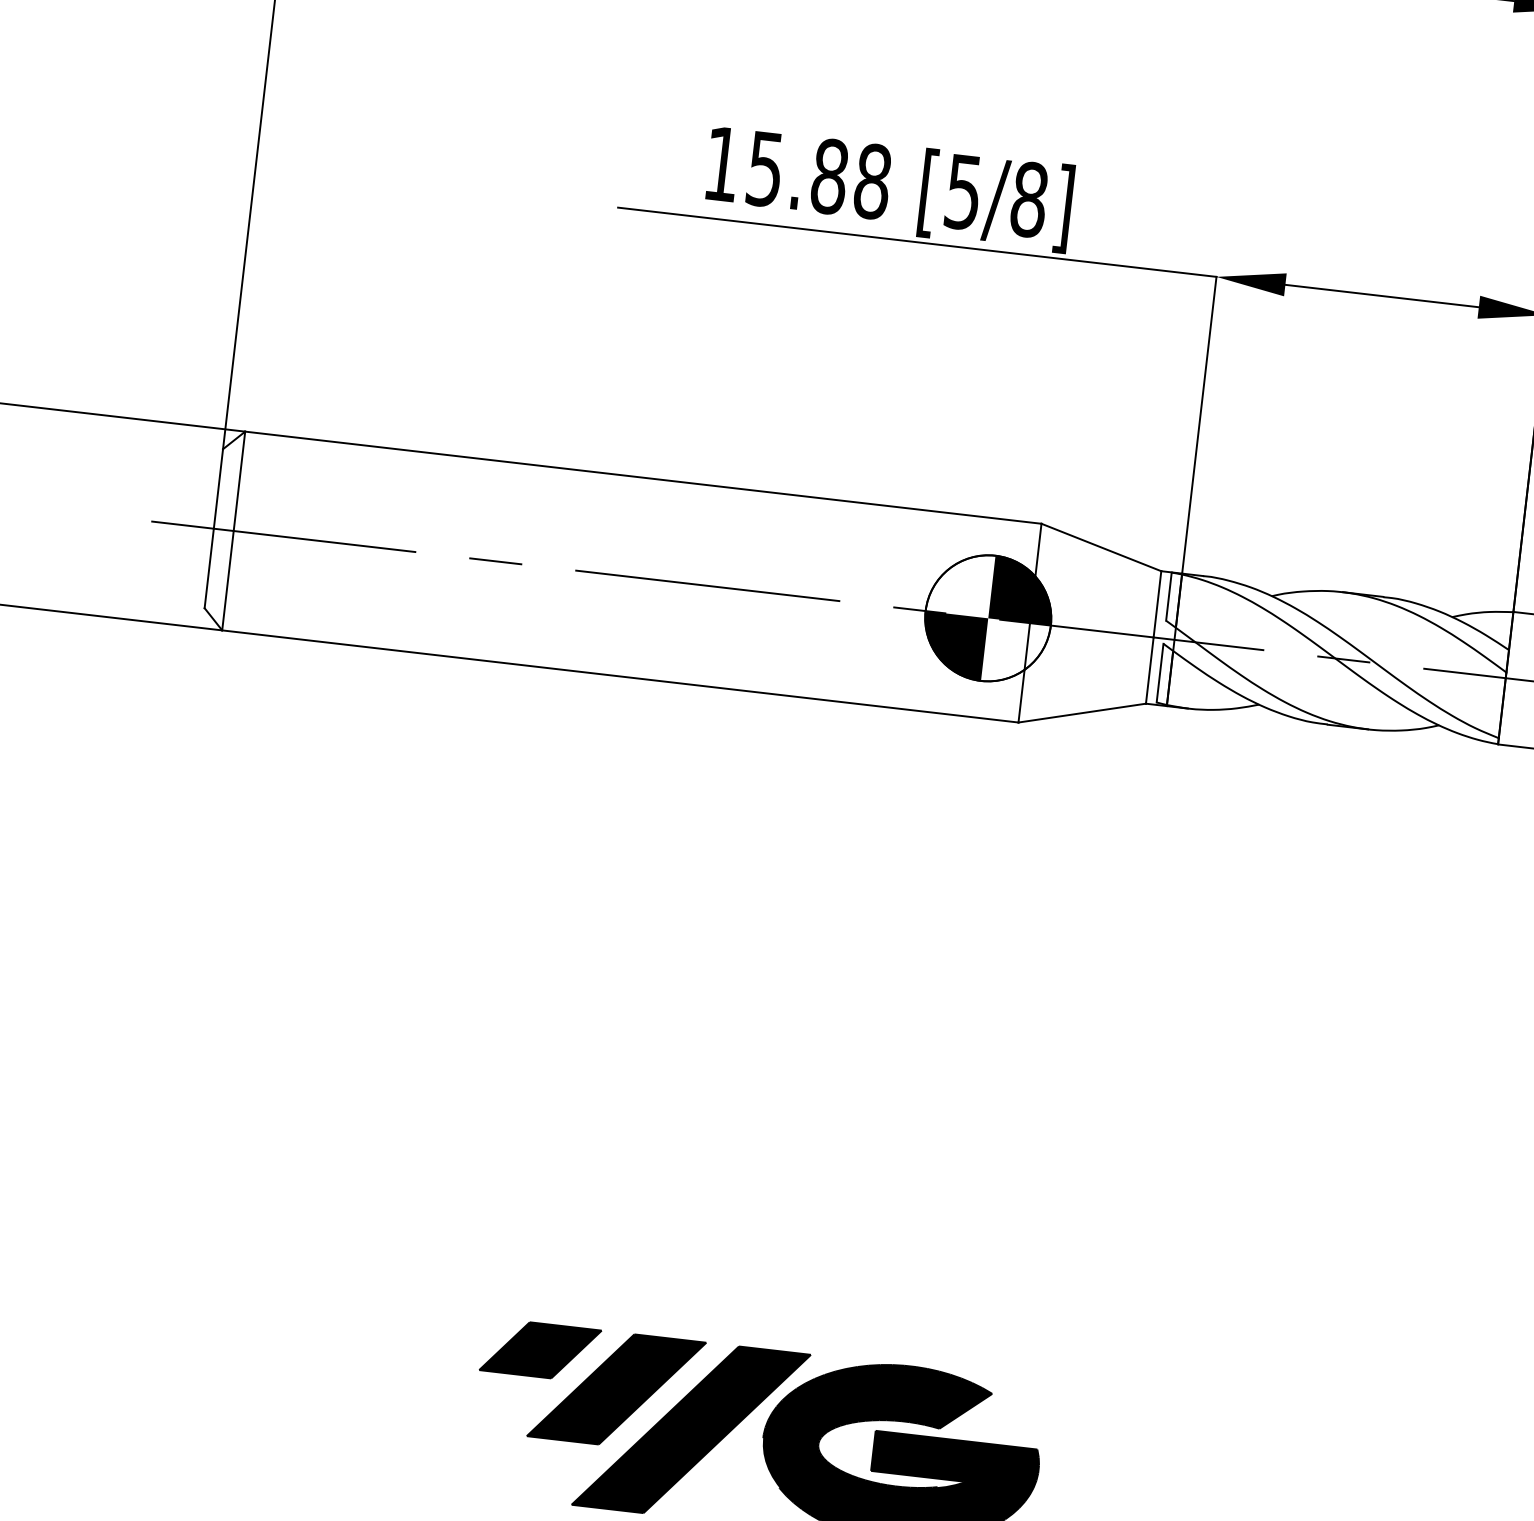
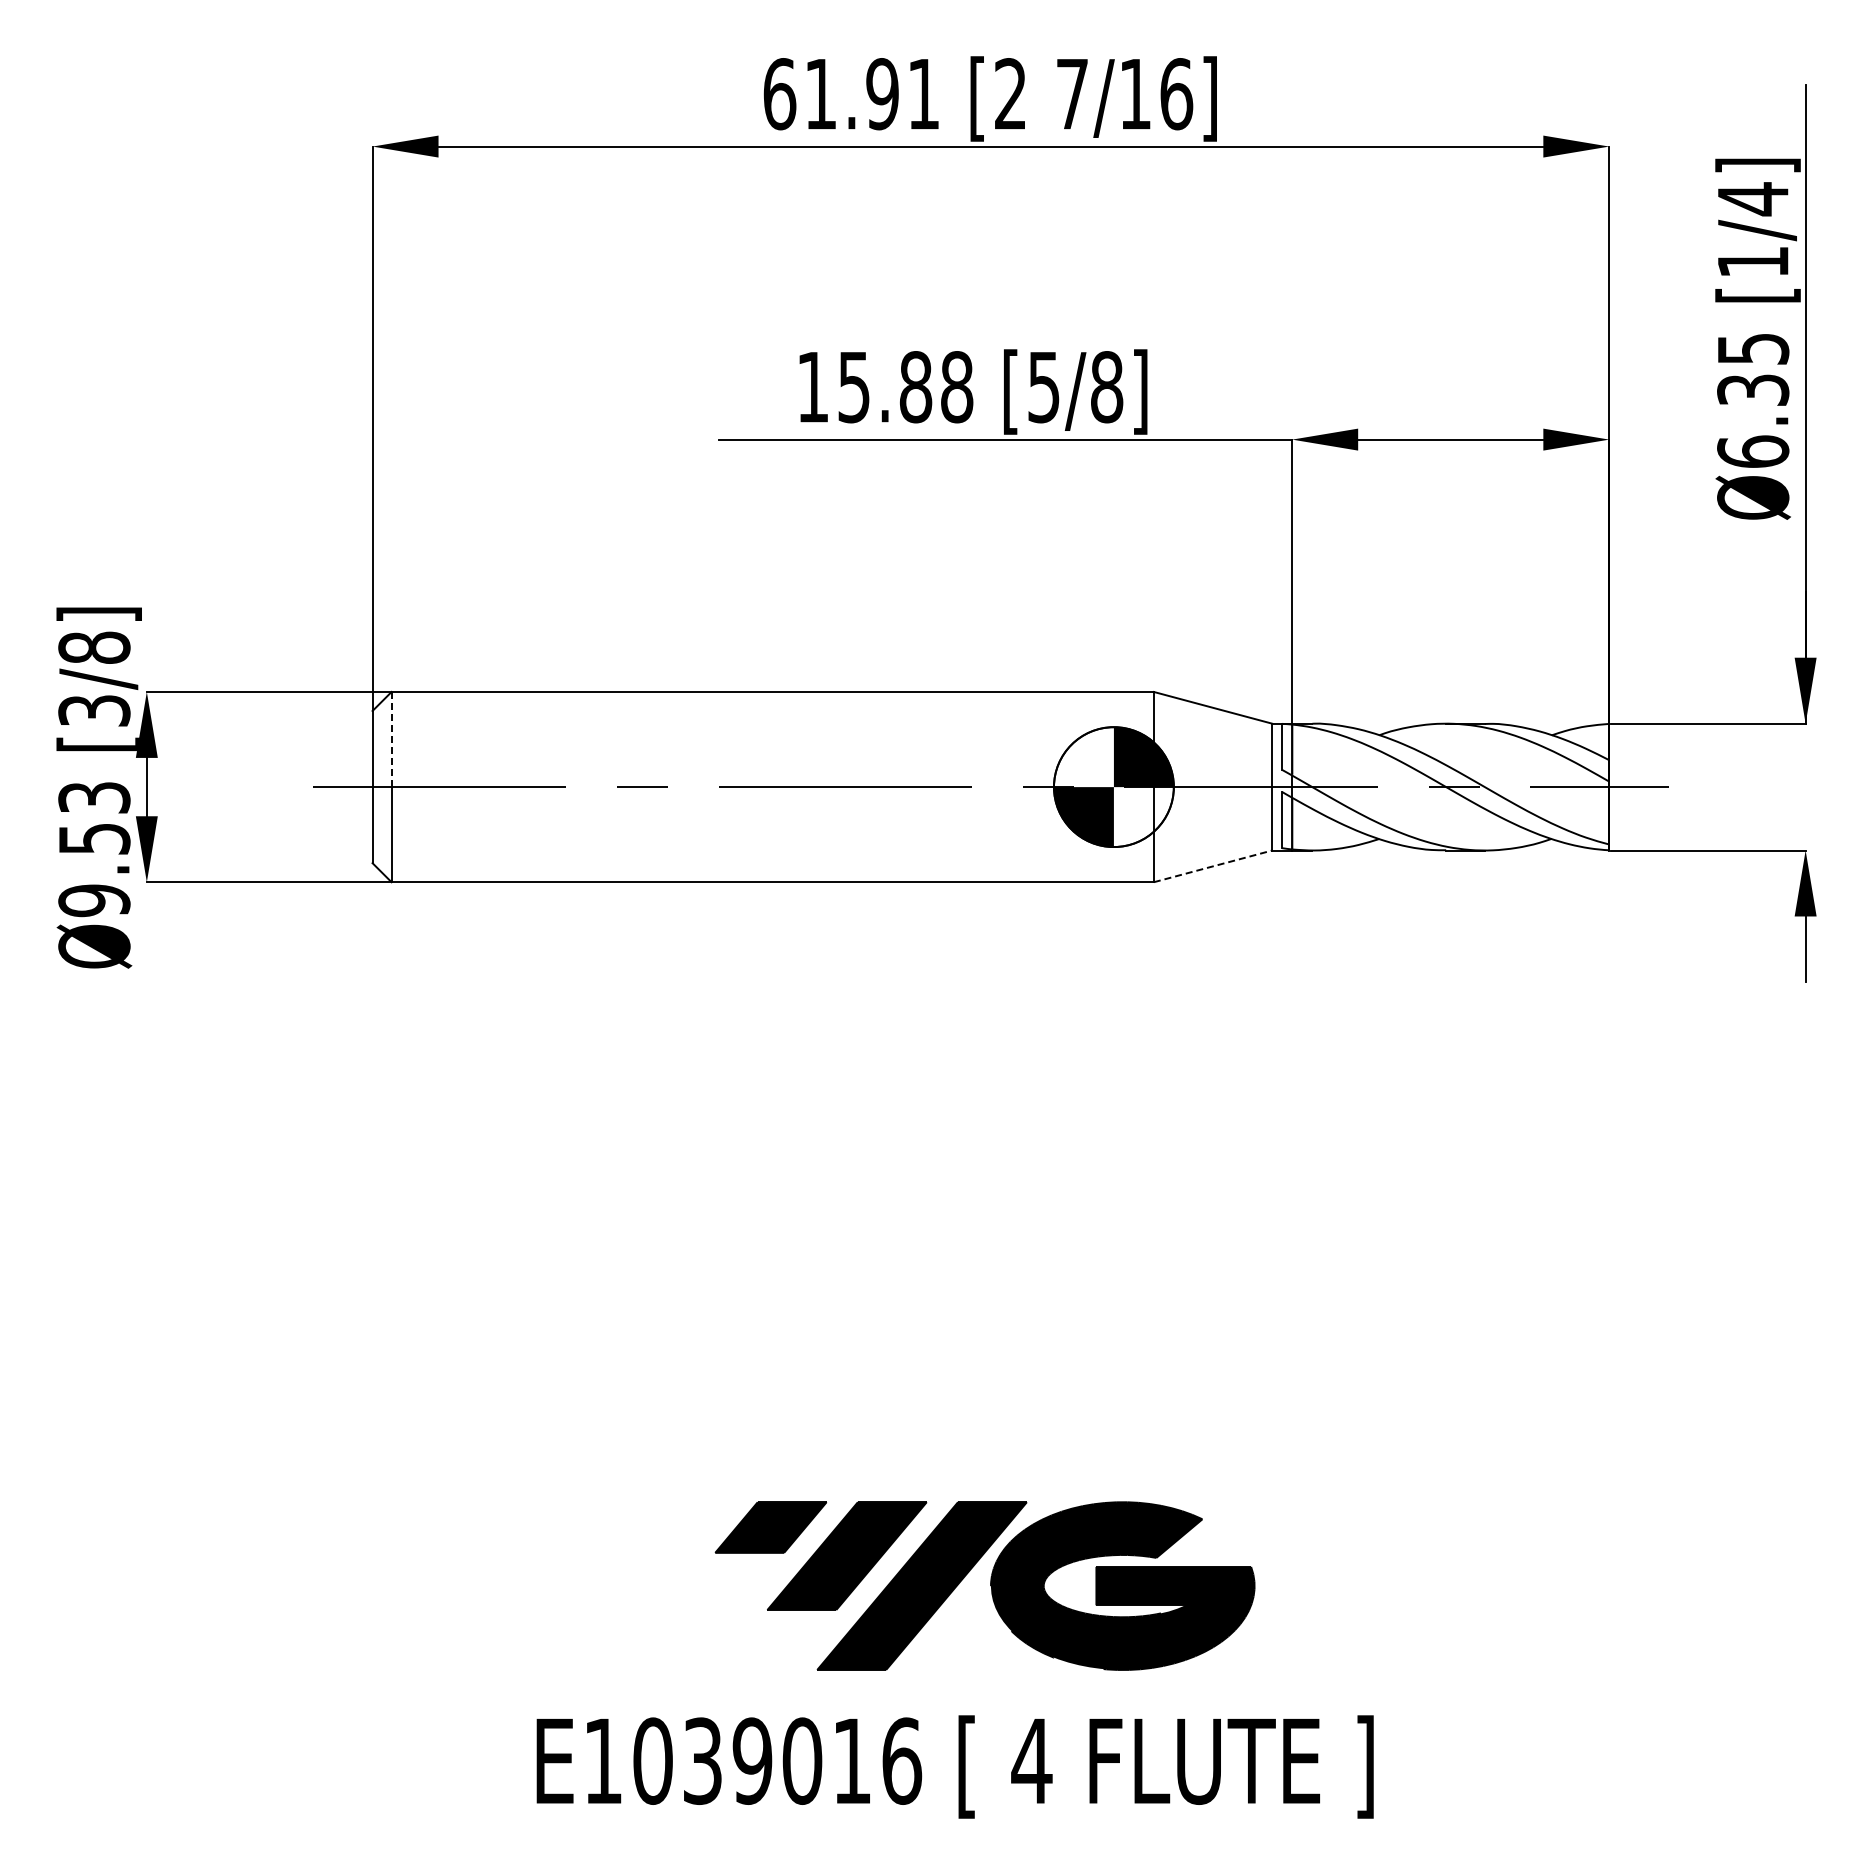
line: (239, 481) -> (391, 739), solid -> dashed
line: (1082, 713) -> (1213, 866), solid -> dashed

